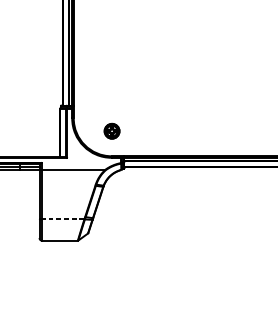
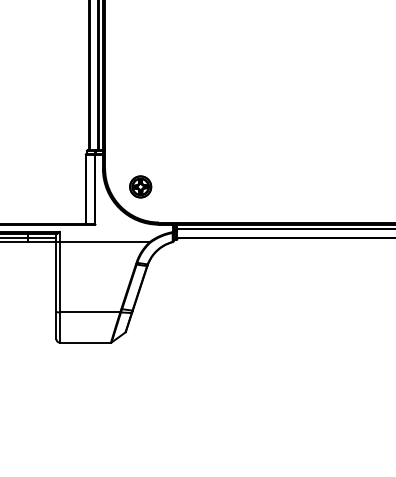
part: (111, 130) -> (140, 186), moved
line: (62, 219) -> (89, 312), dashed -> solid

